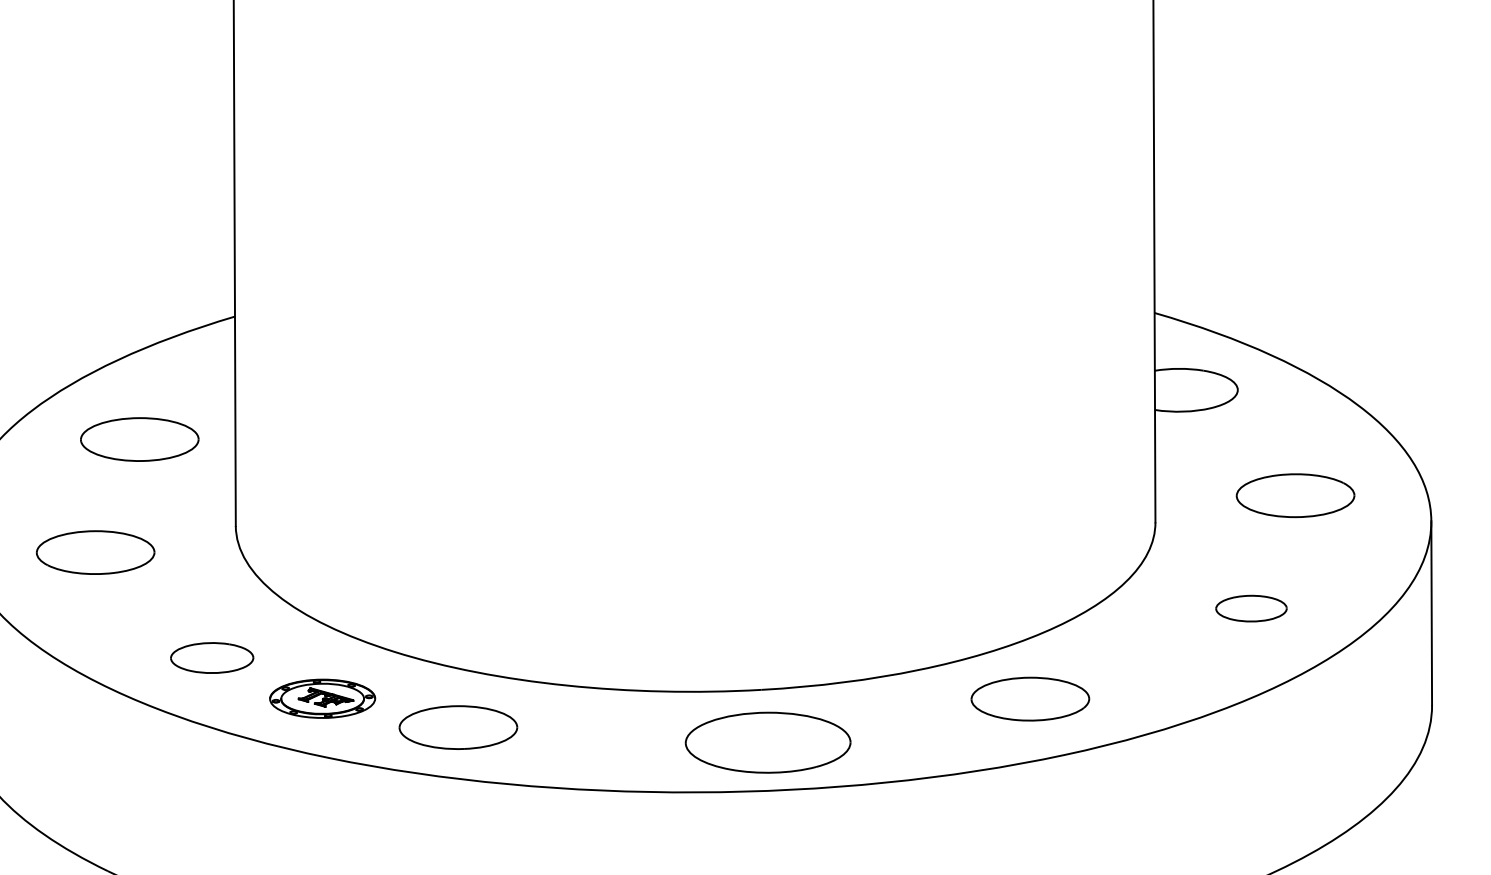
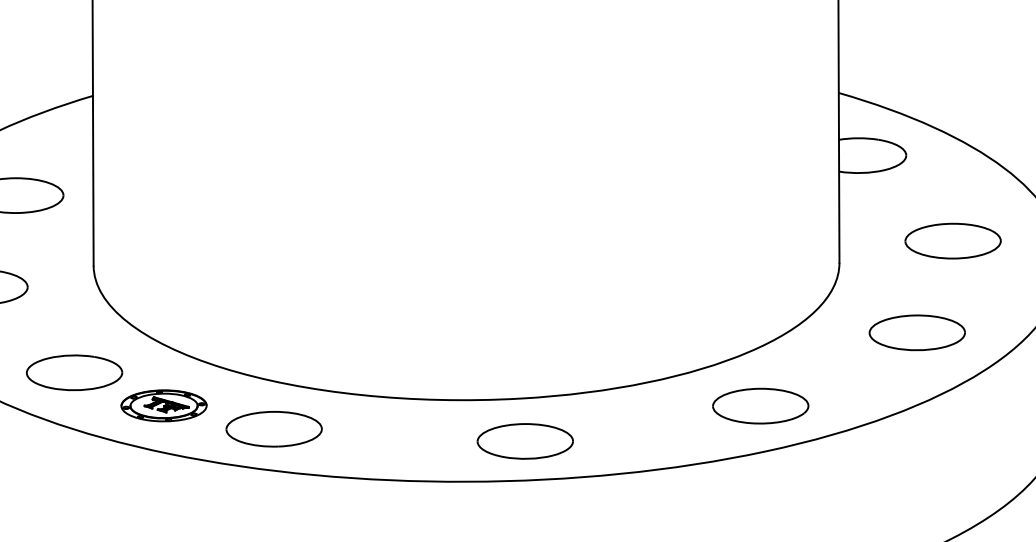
part: (1251, 608) -> (917, 332), size x1.67
part: (211, 657) -> (73, 372), size x1.43
part: (1030, 698) -> (760, 405), moved
part: (767, 742) -> (524, 441), size x0.71

